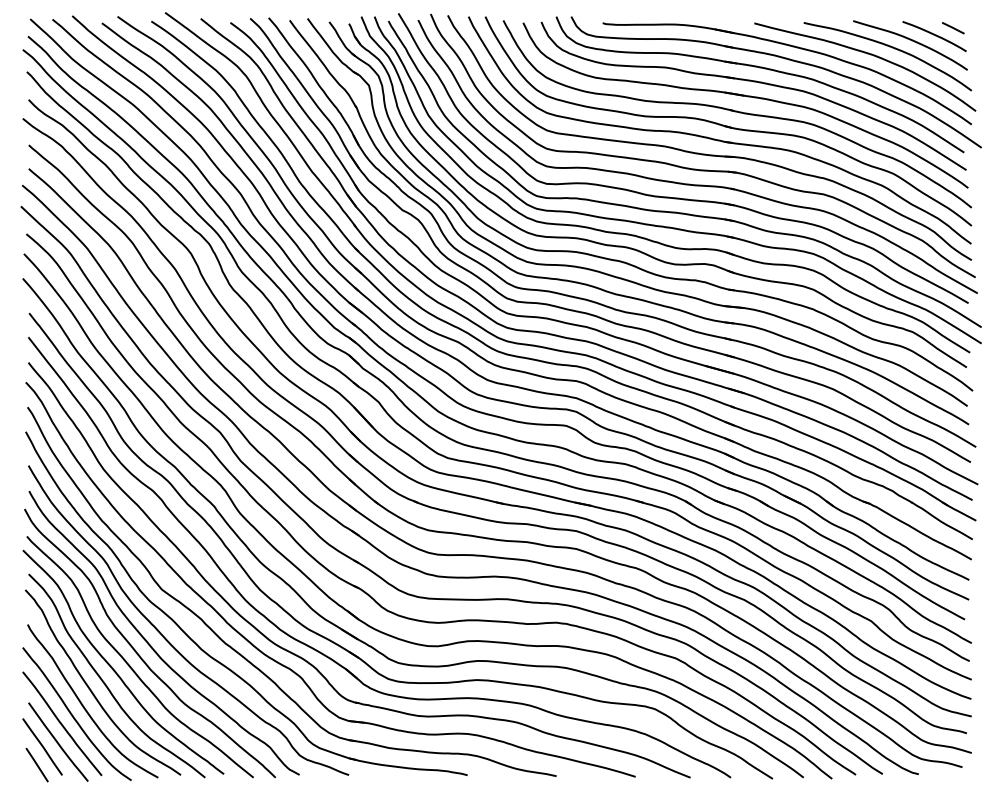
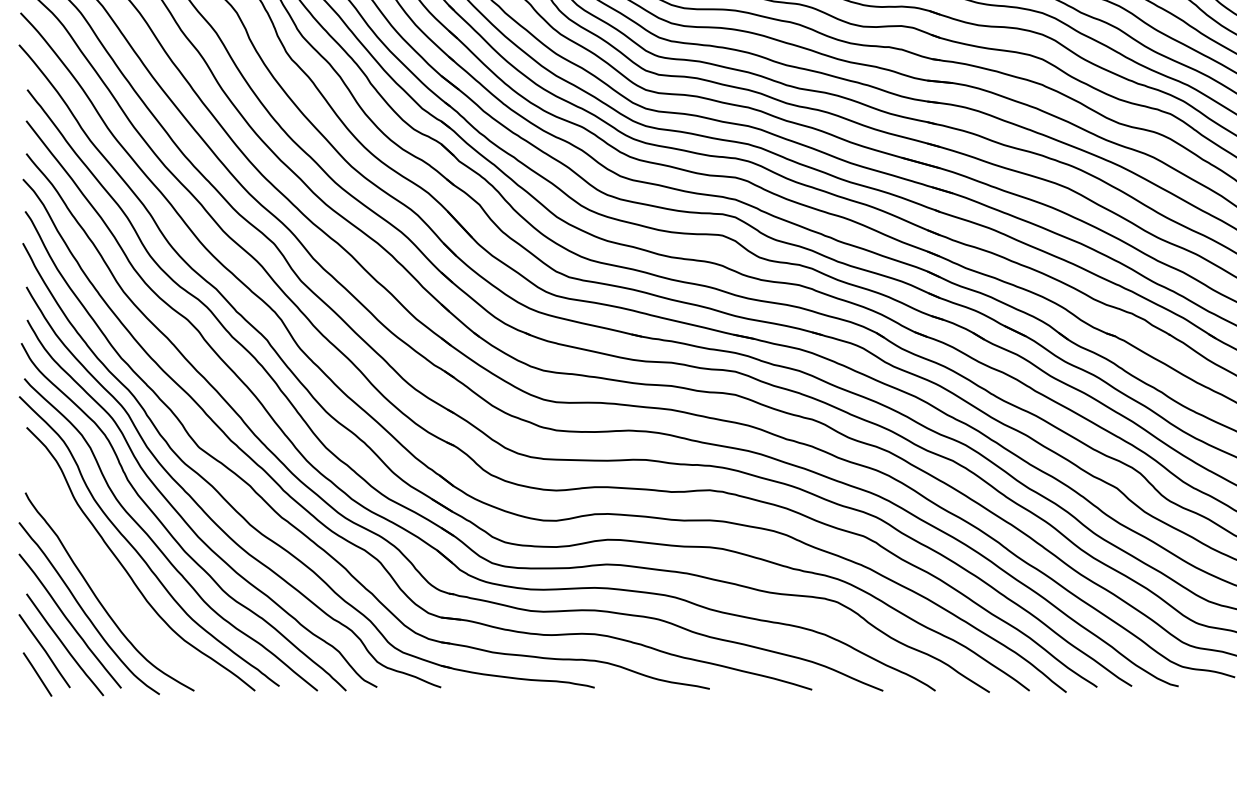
curve: (91, 689) -> (107, 576), removed

